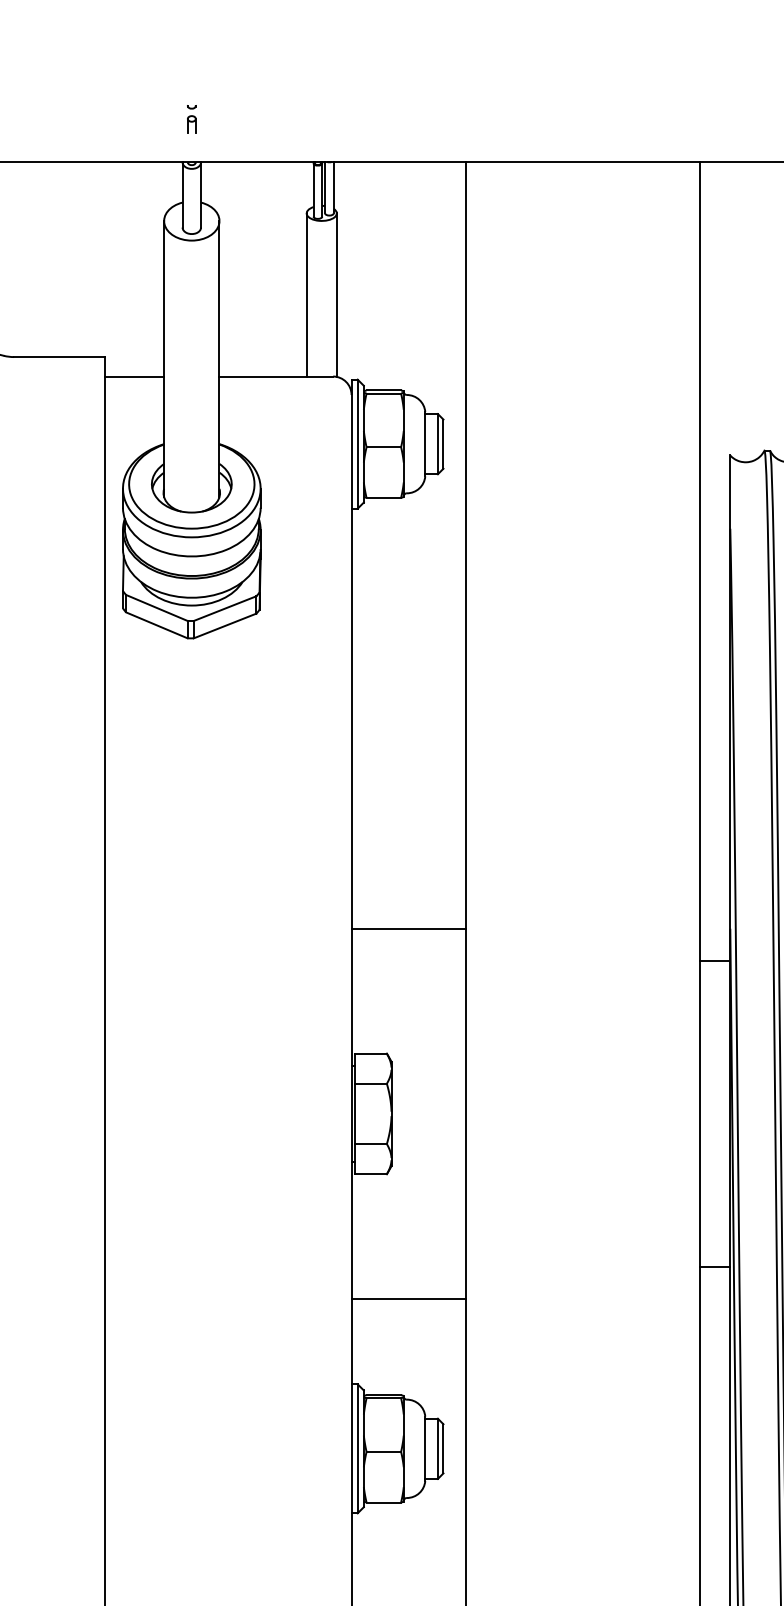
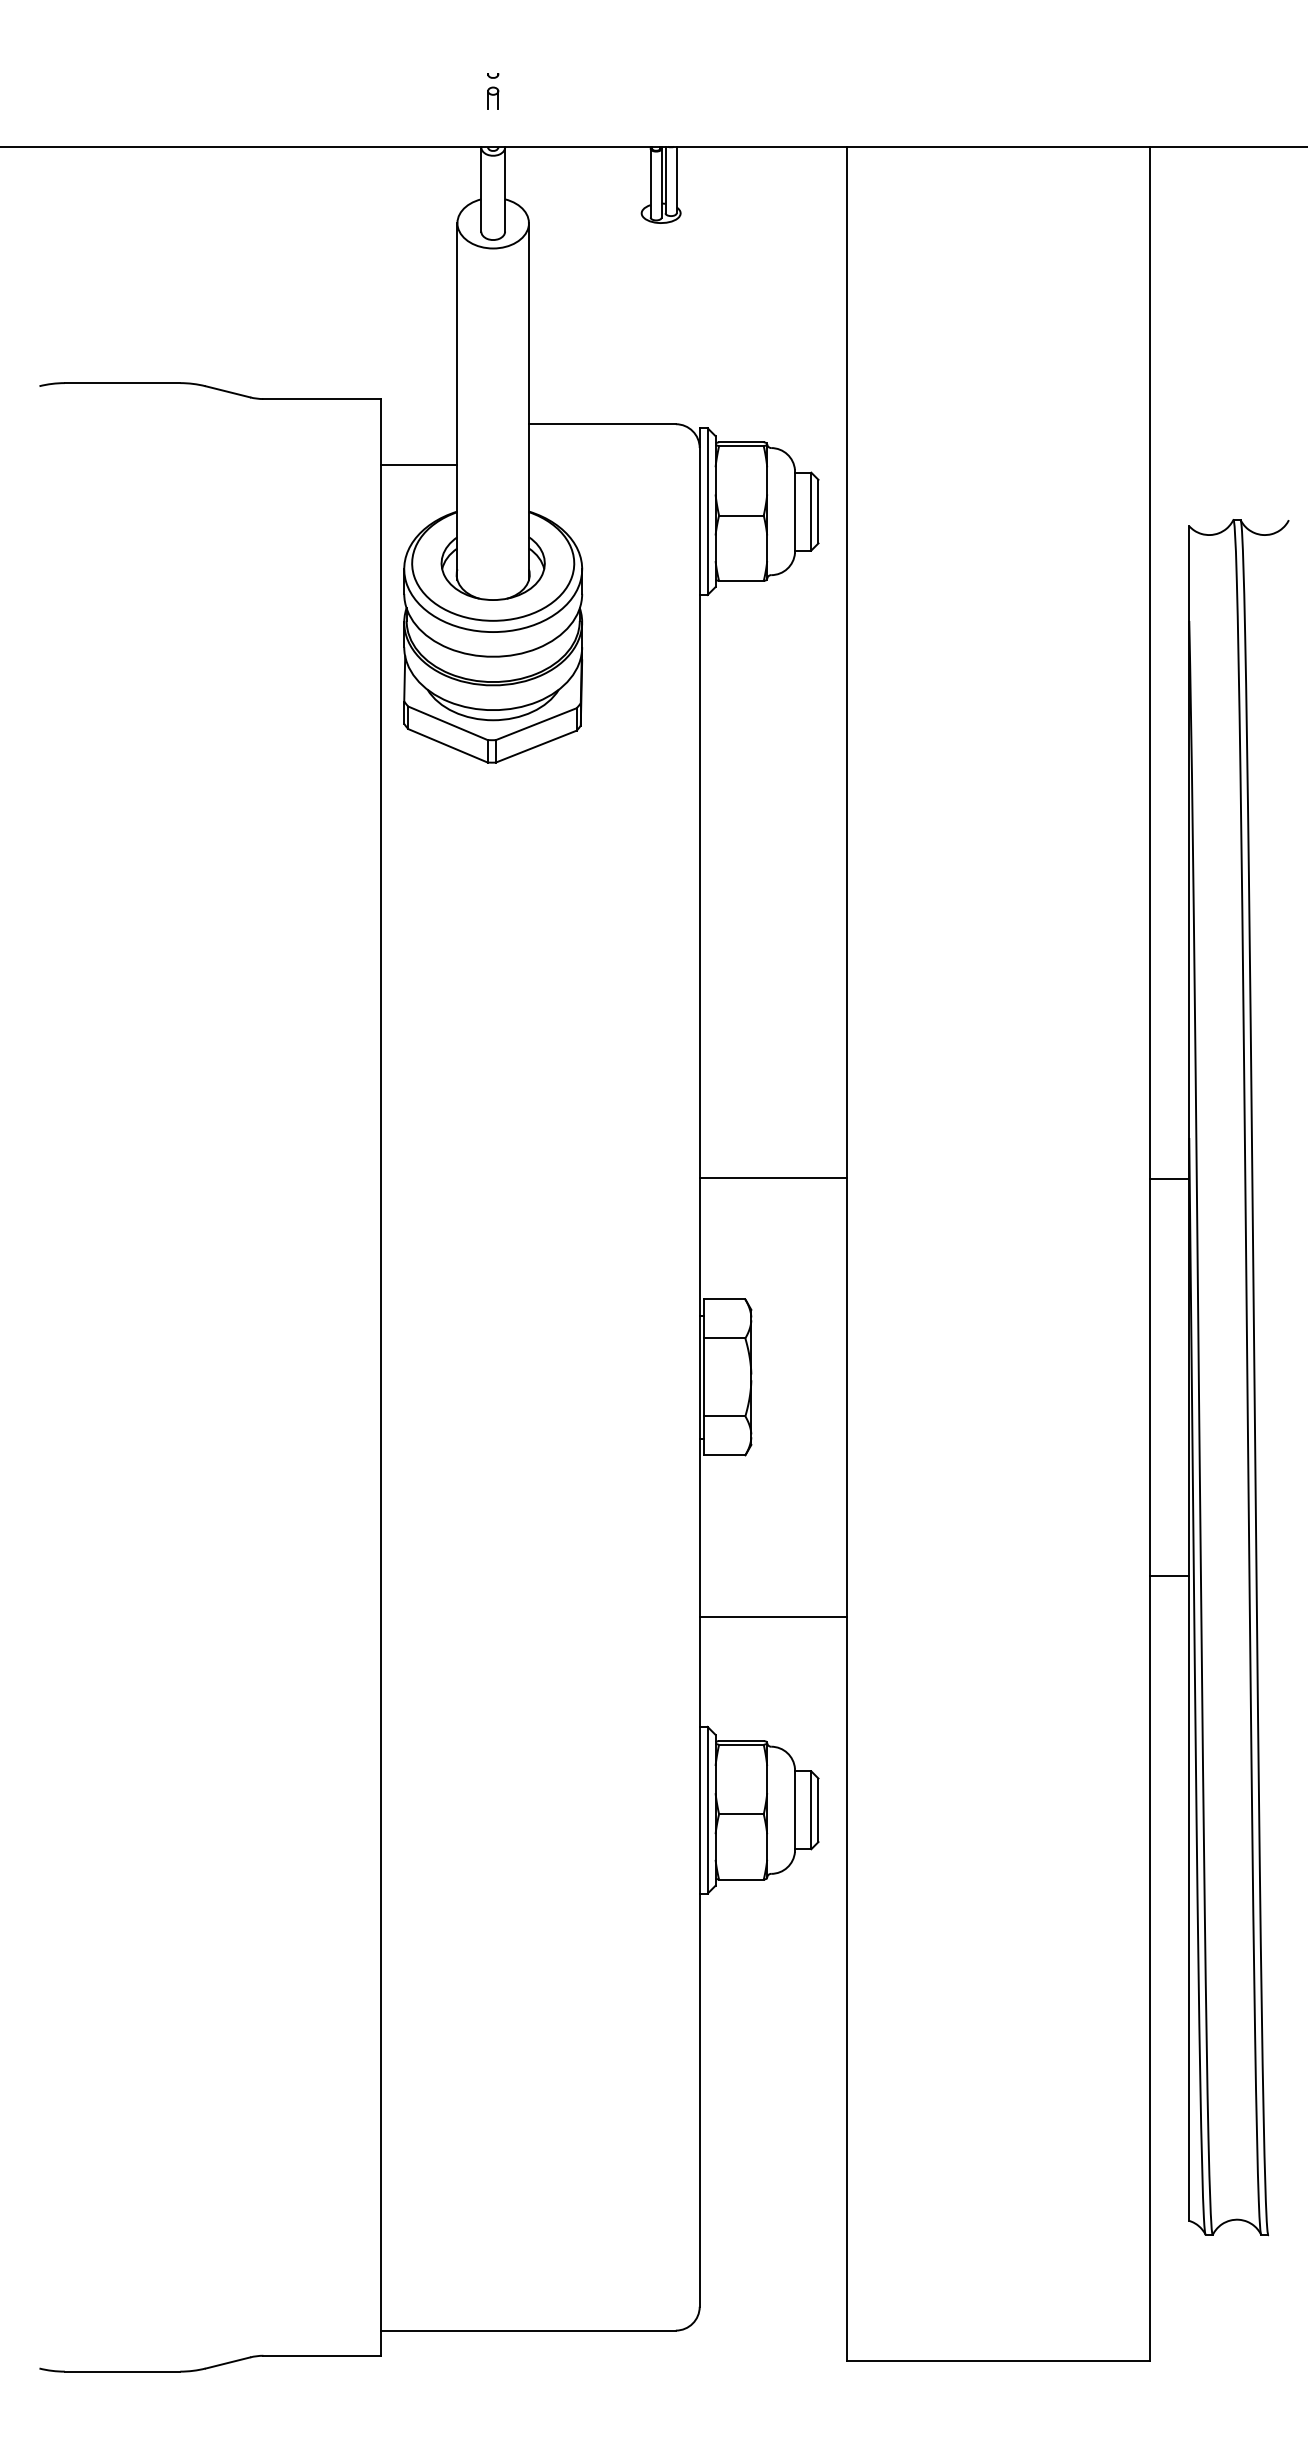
line: (306, 294) -> (641, 318), removed
line: (336, 294) -> (680, 318), removed
line: (134, 376) -> (418, 465), moved
line: (408, 928) -> (773, 1177), moved

